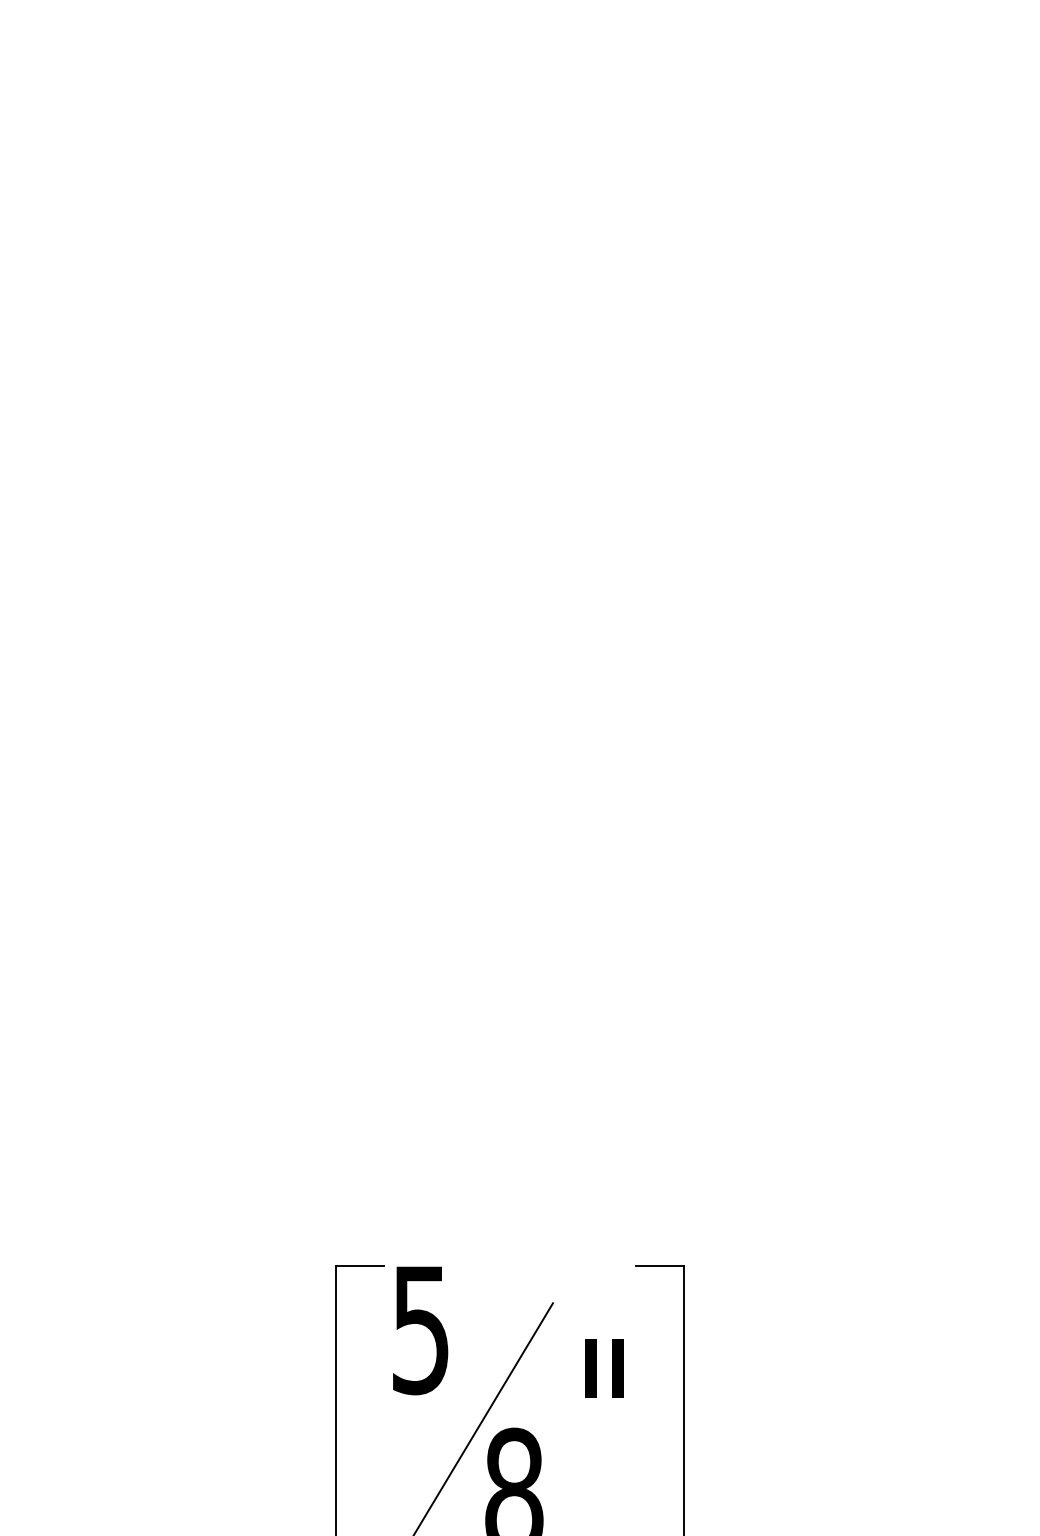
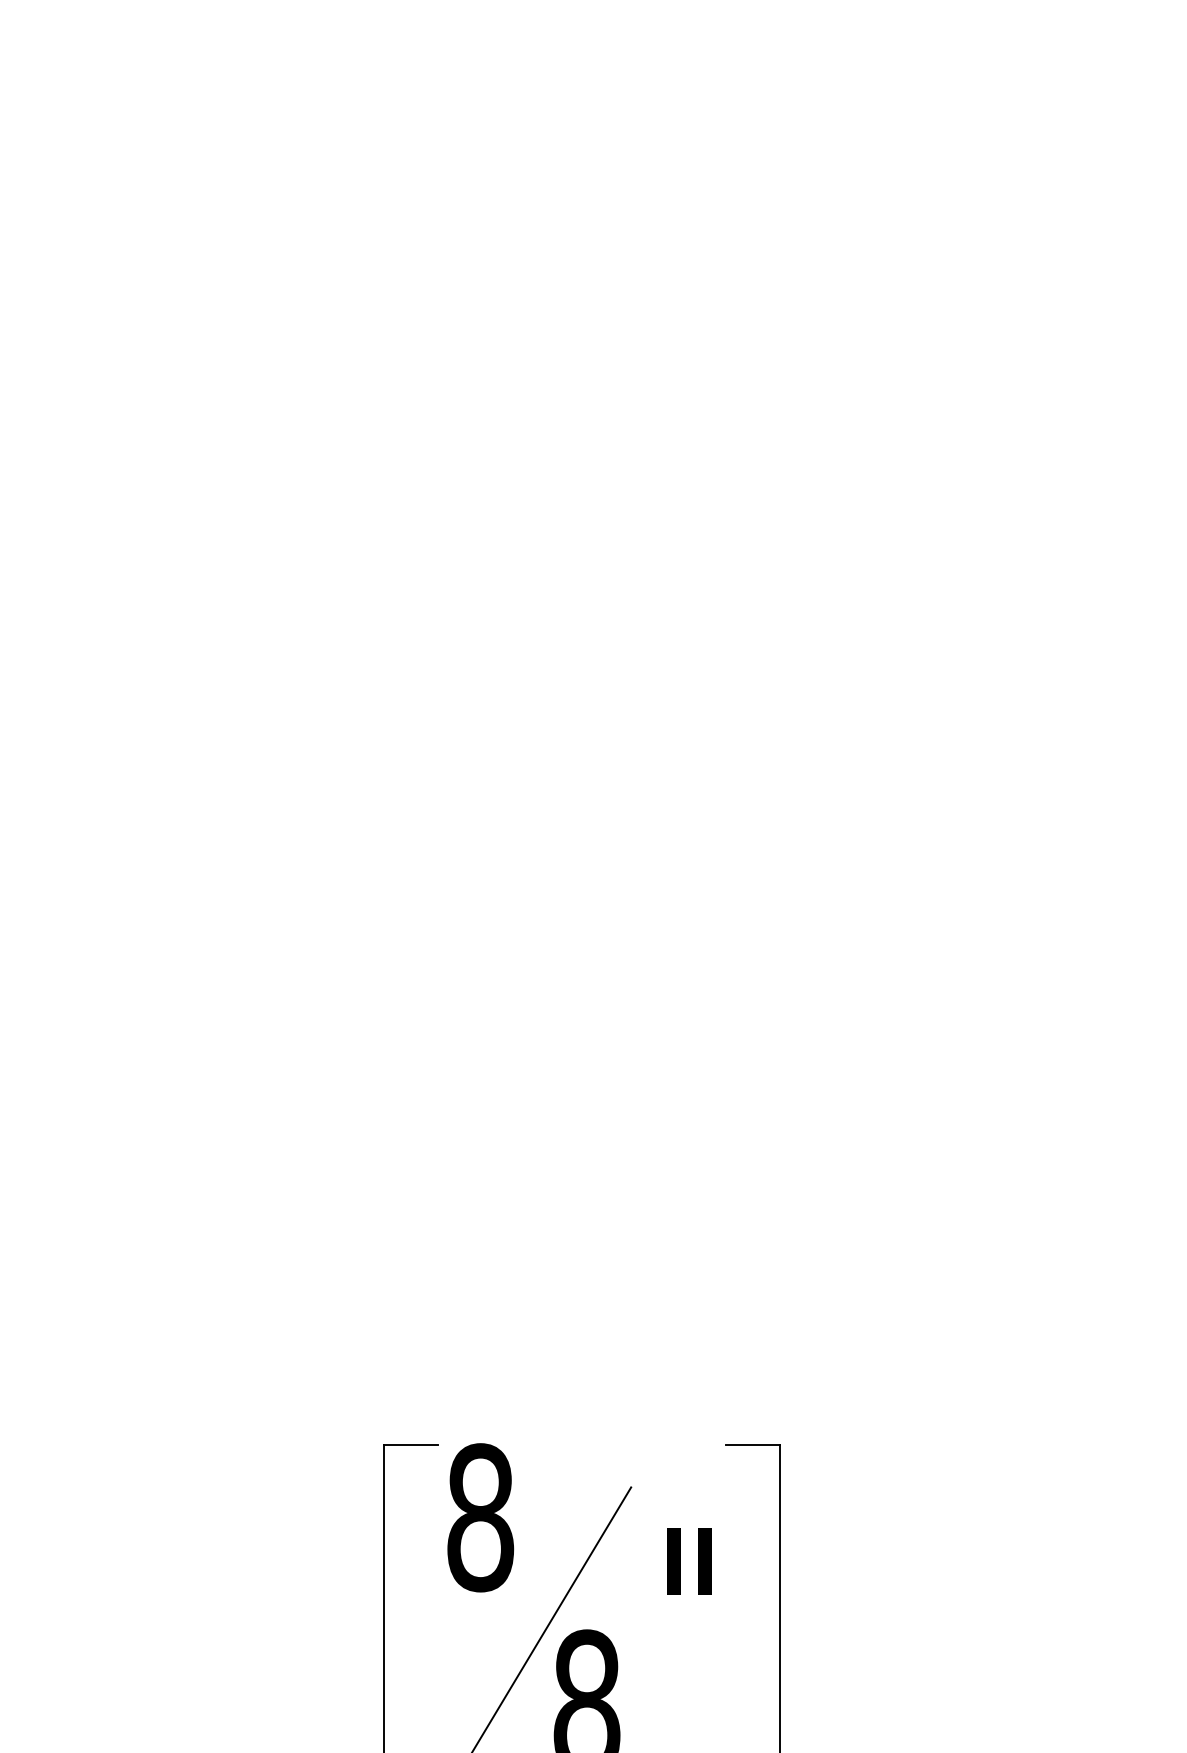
text: (420, 1329) -> (480, 1517), 5 -> 8

